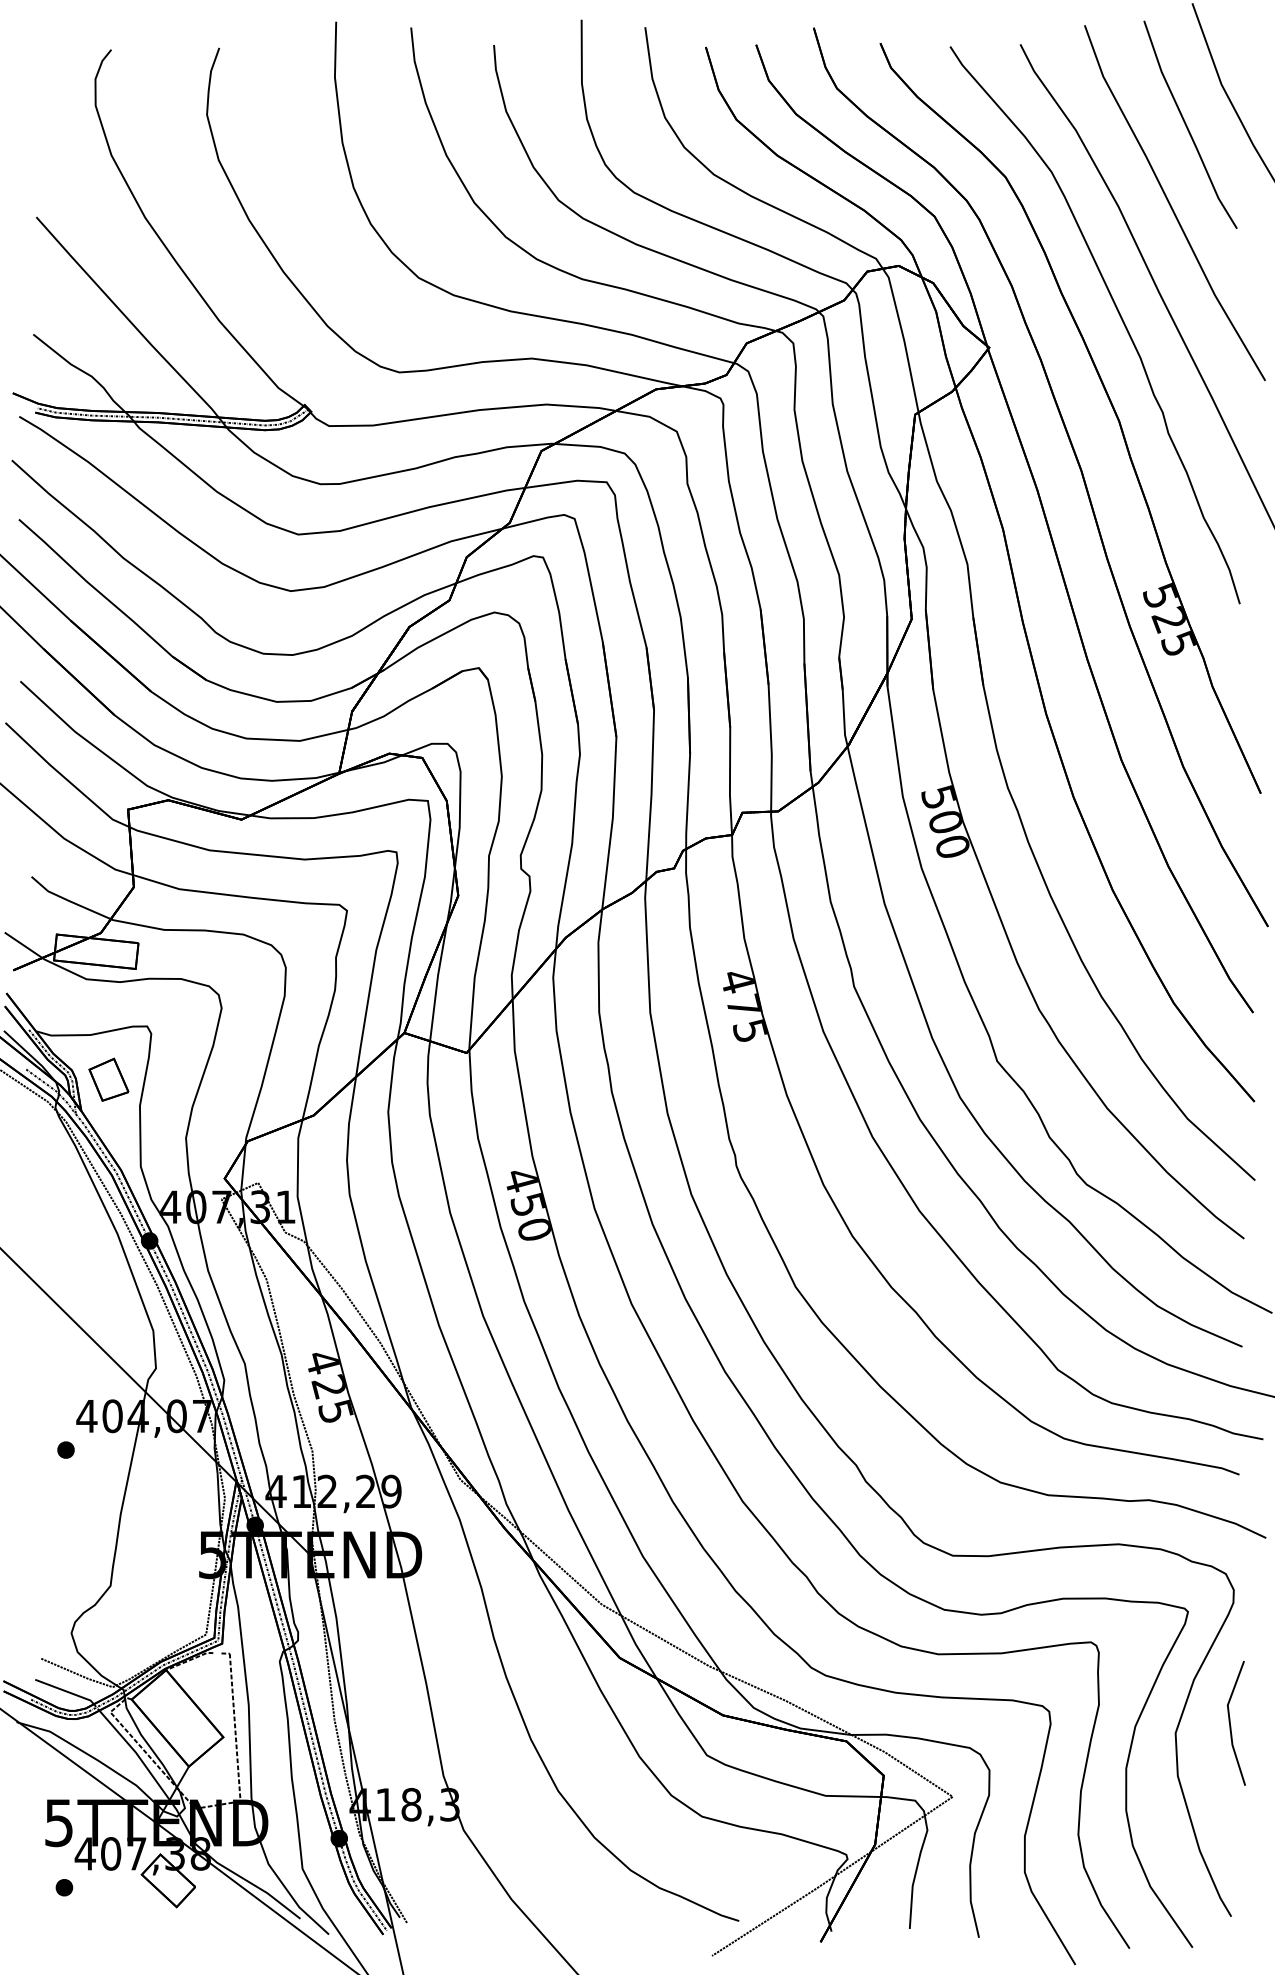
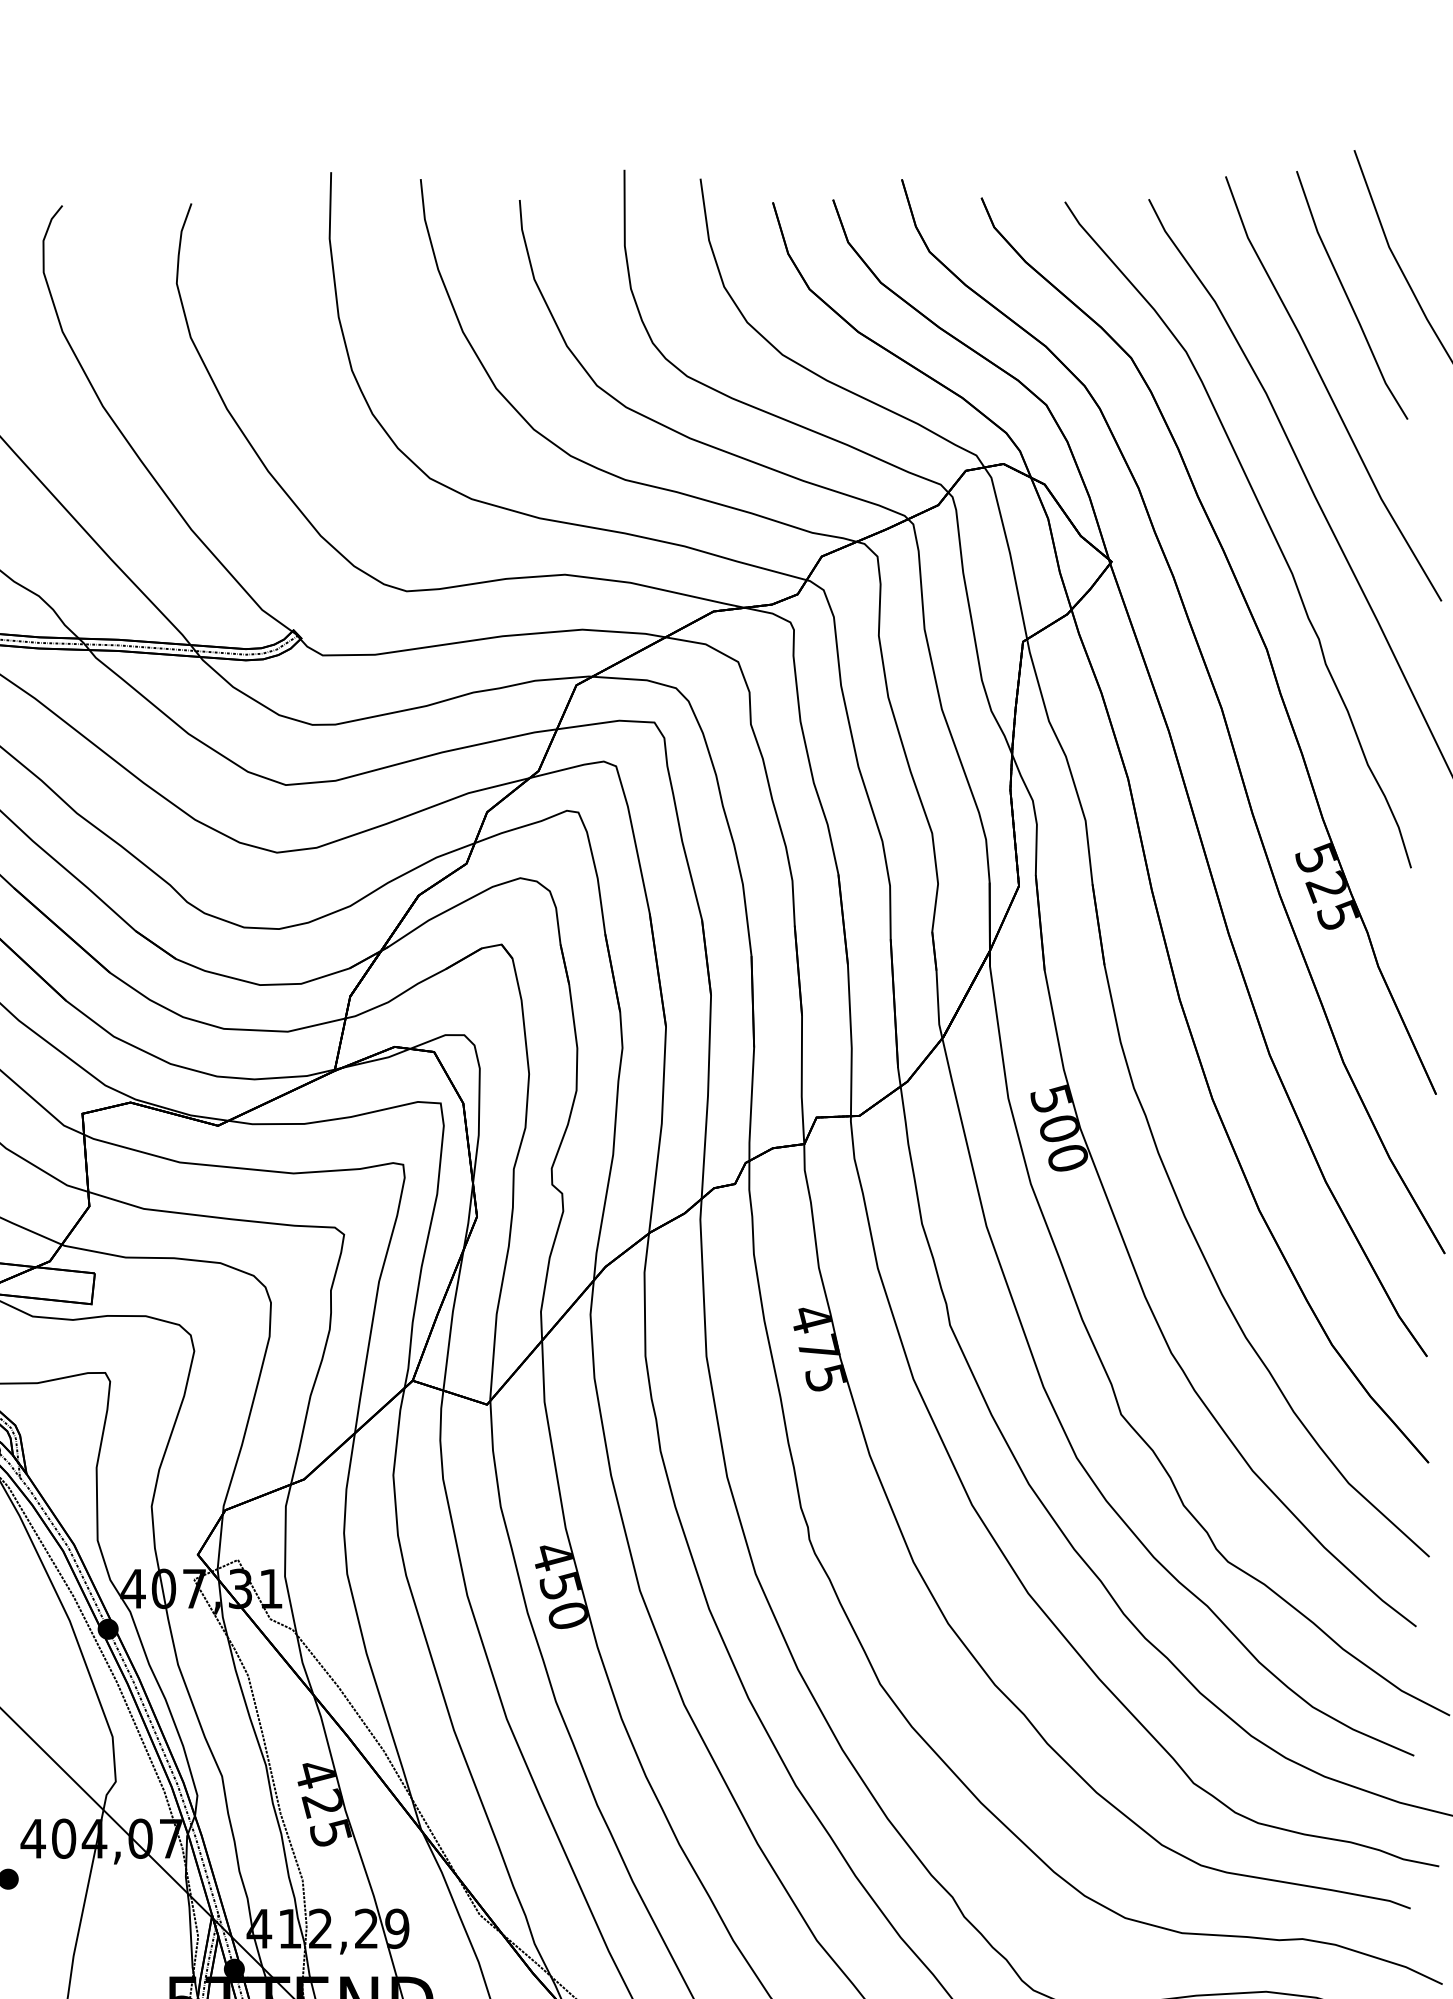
part: (108, 1079) -> (59, 1436), removed

